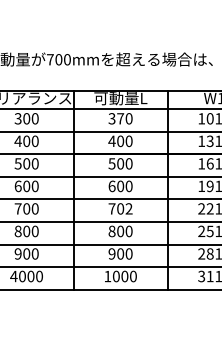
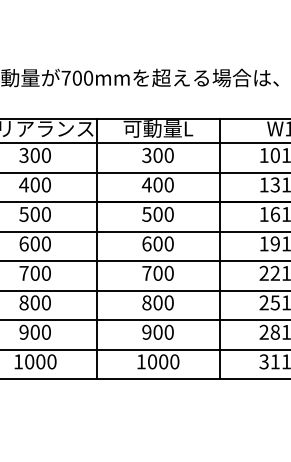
text: (120, 118) -> (157, 155), 370 -> 300
text: (128, 208) -> (168, 273), 702 -> 700
text: (13, 276) -> (18, 361), 4000 -> 1000

